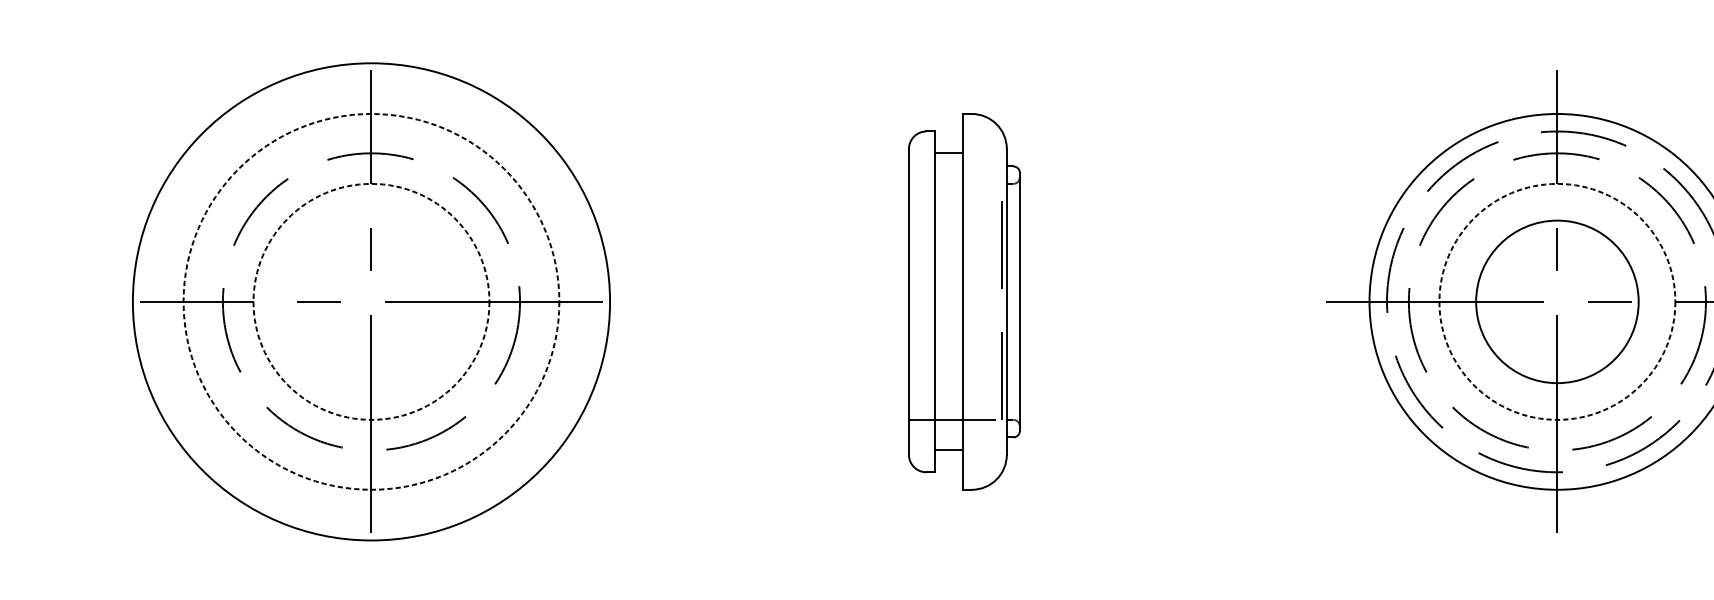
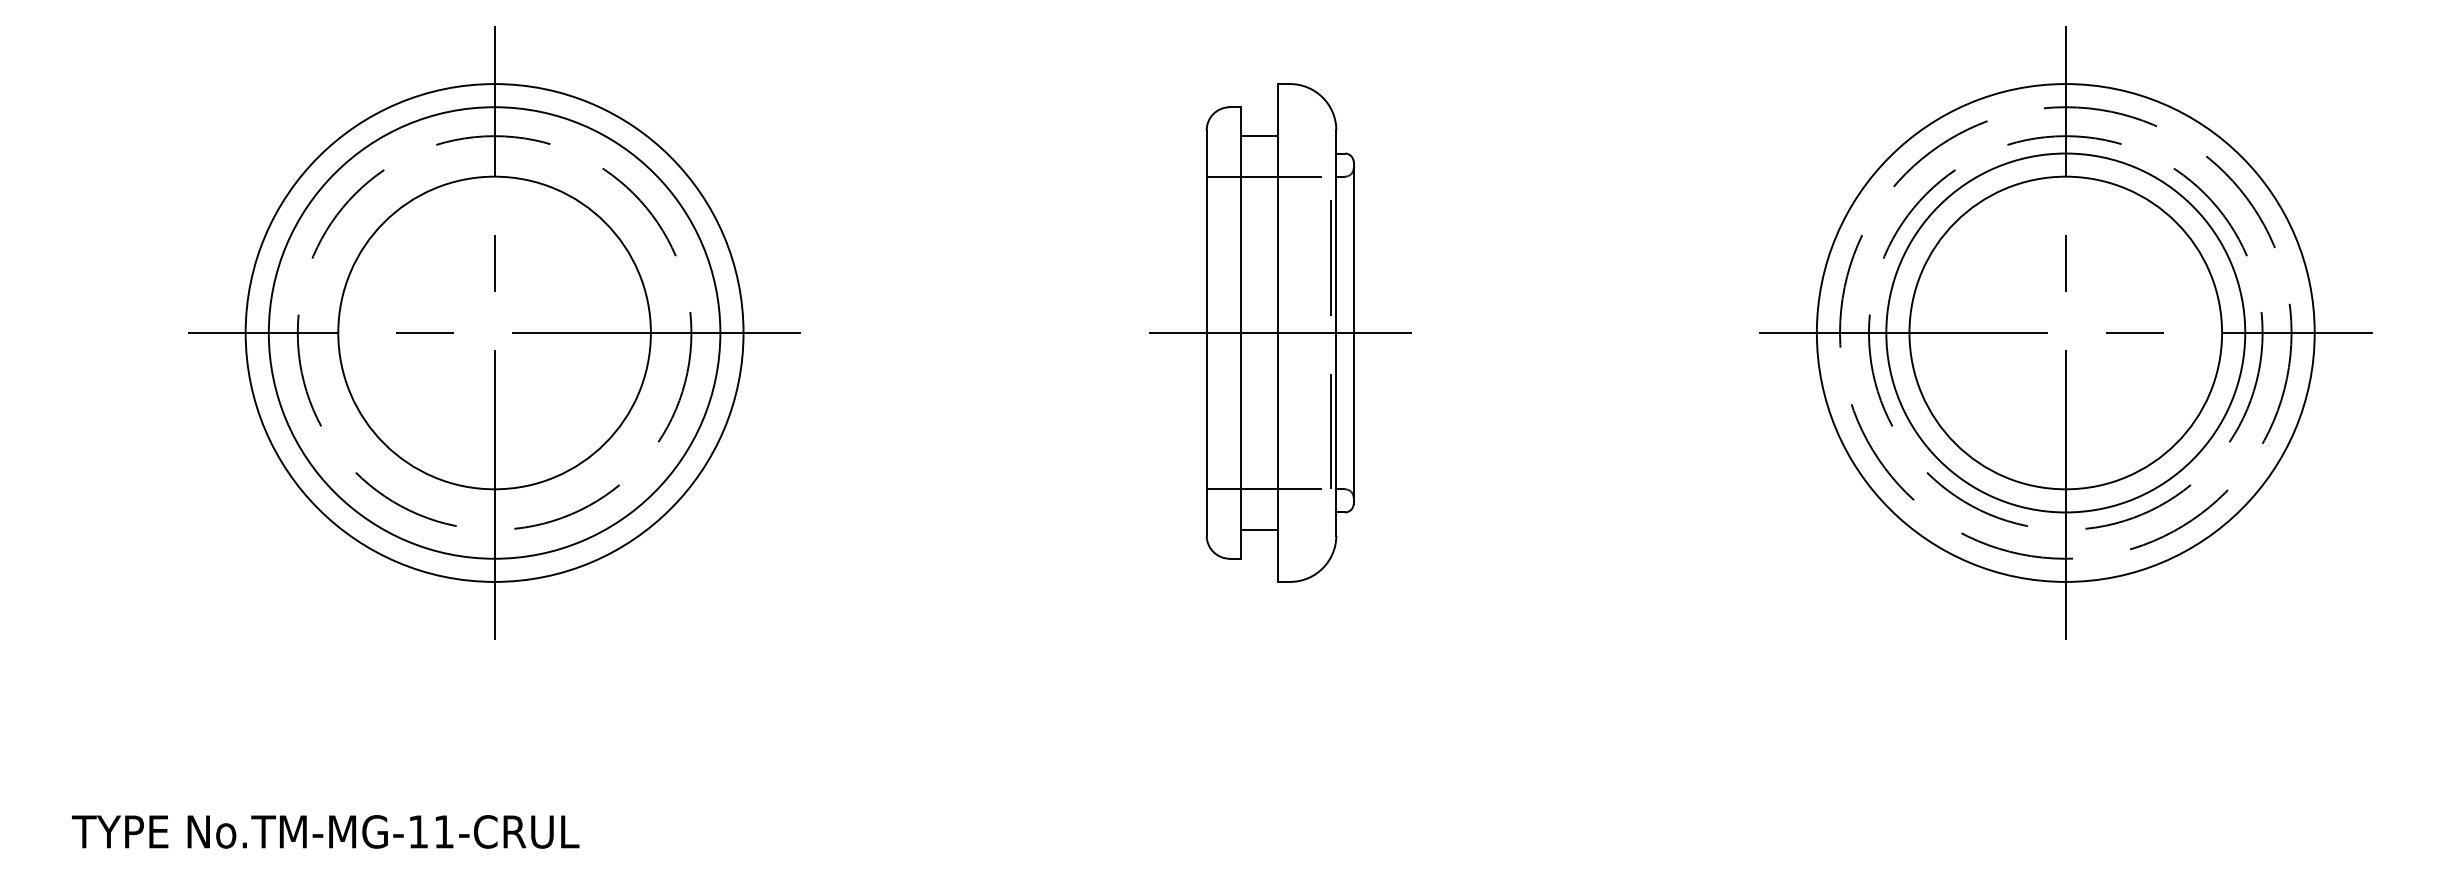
line: (955, 183) -> (1268, 176), added
circle: (371, 301) -> (494, 332), dashed -> solid
circle: (371, 301) -> (494, 332), dashed -> solid
circle: (371, 301) -> (494, 332), size x0.71
circle: (1557, 301) -> (2065, 332), dashed -> solid
circle: (1557, 301) -> (2065, 332), size x1.67
line: (963, 302) -> (1279, 333), added

